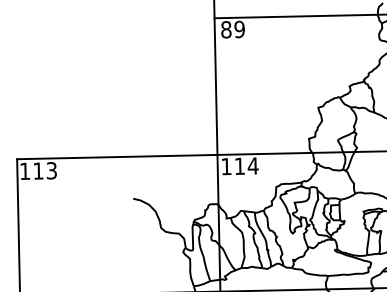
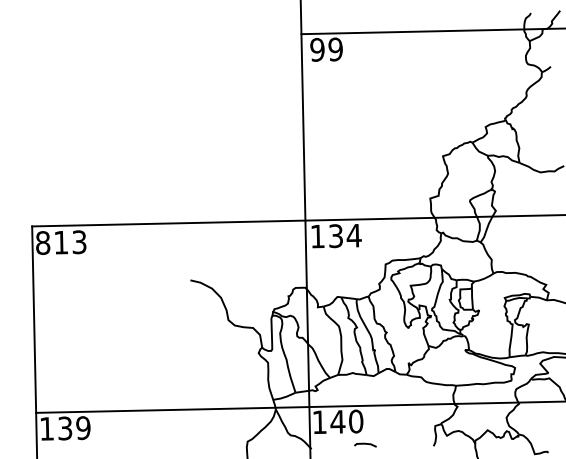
text: (226, 29) -> (317, 49), 89 -> 99
text: (239, 166) -> (335, 236), 114 -> 134
text: (25, 170) -> (43, 242), 113 -> 813

